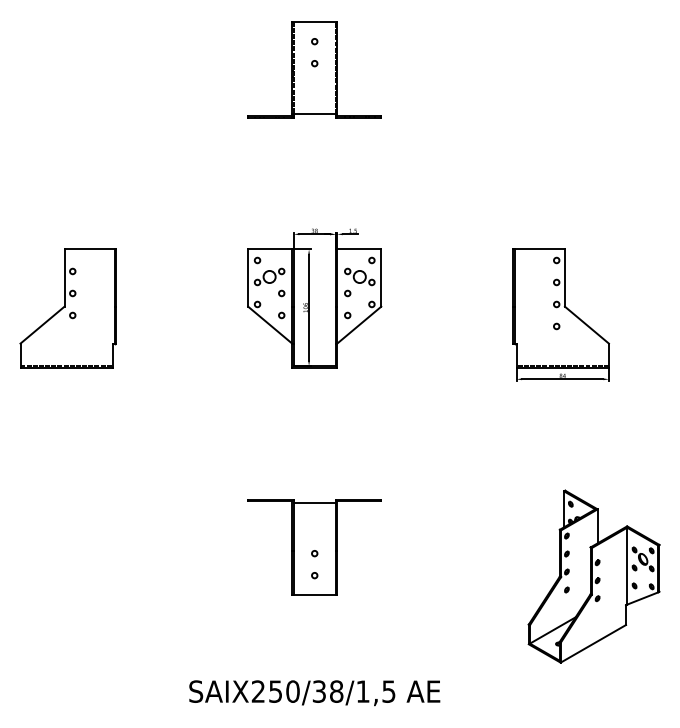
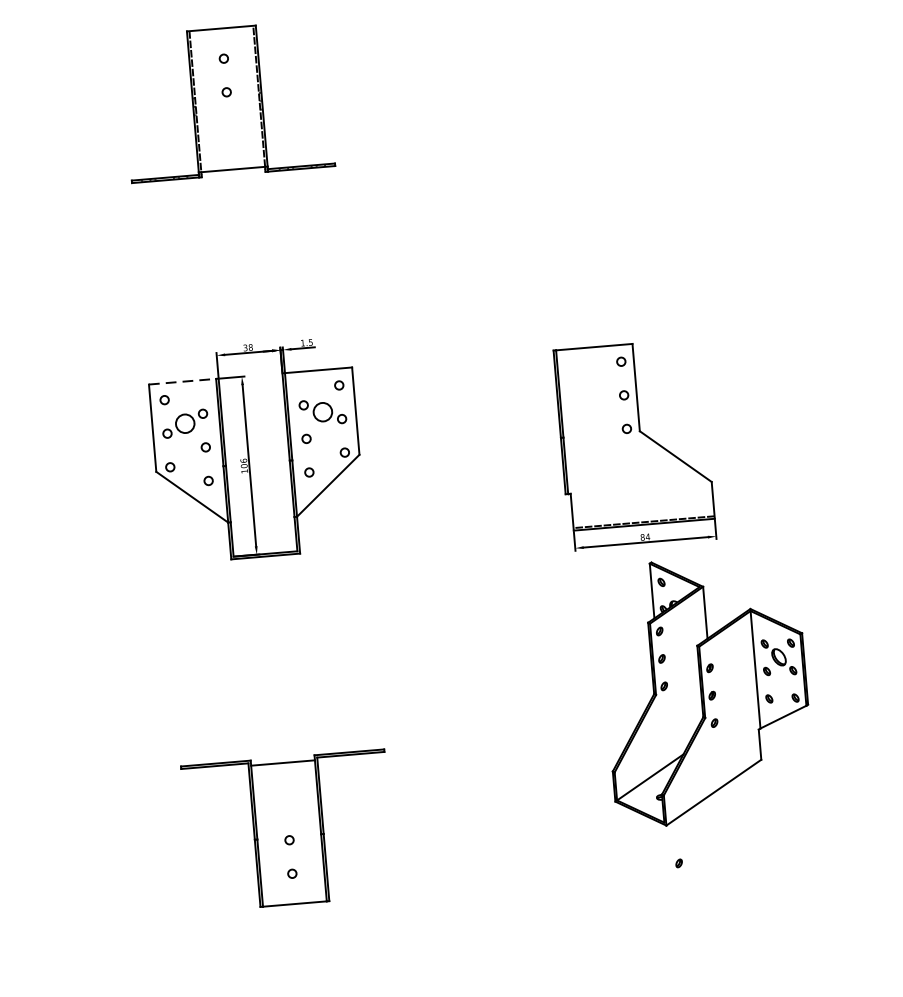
line: (270, 249) -> (183, 381), solid -> dashed
circle: (556, 326) -> (629, 462), removed
part: (593, 576) -> (705, 689), moved

